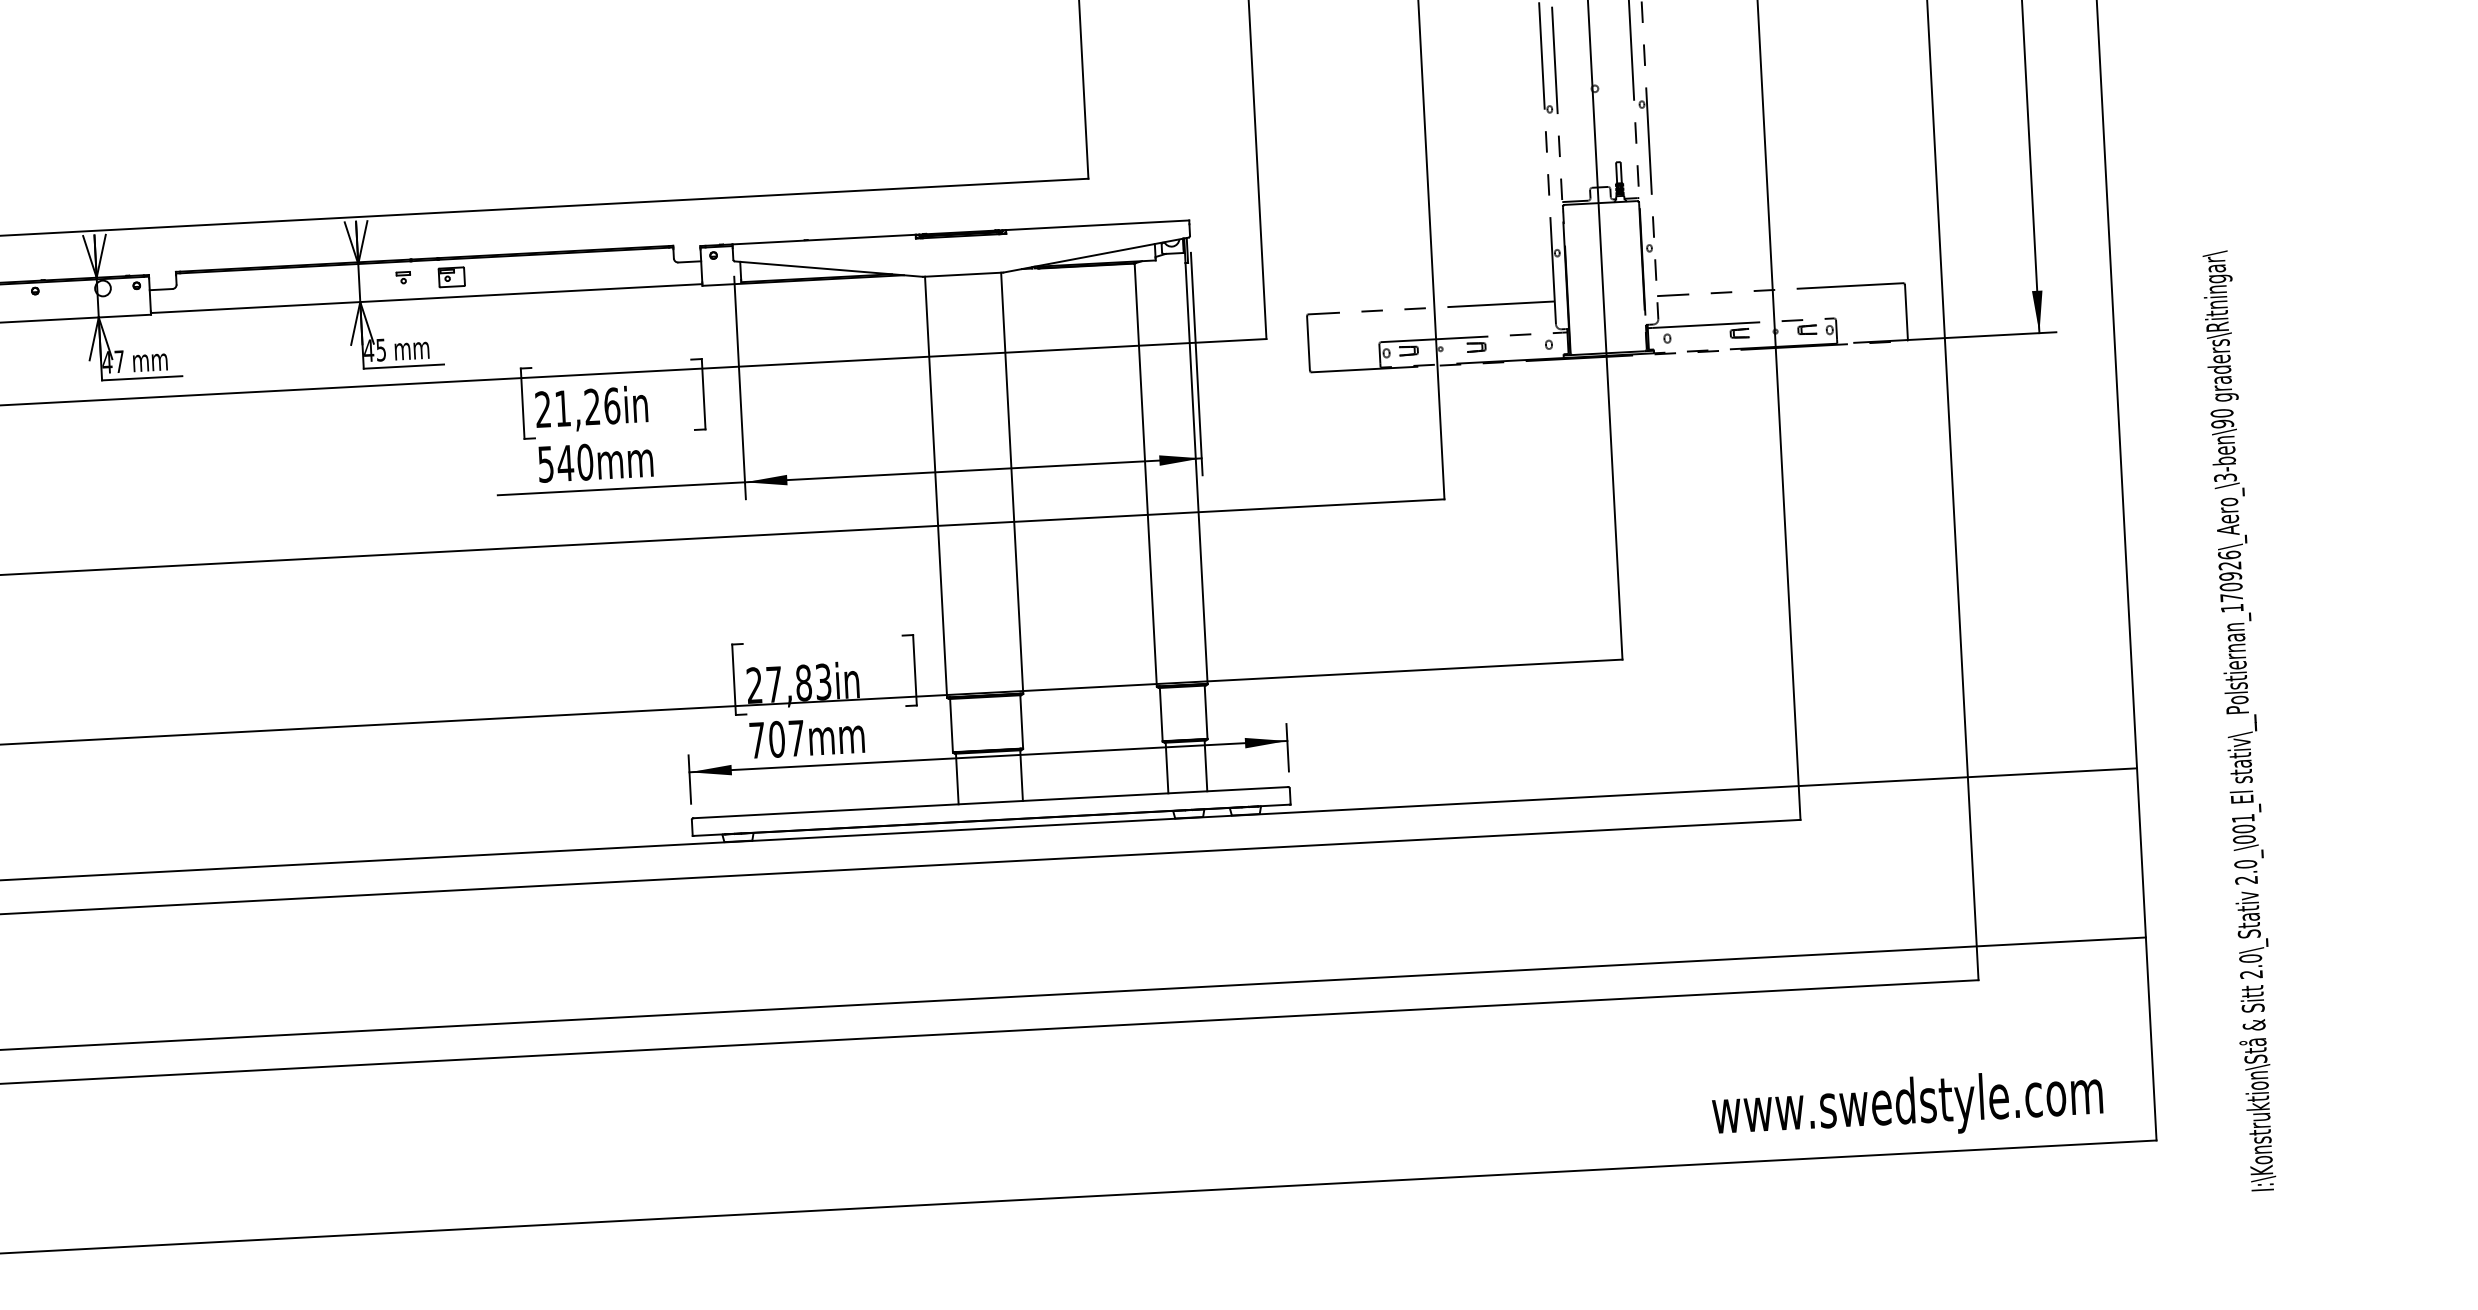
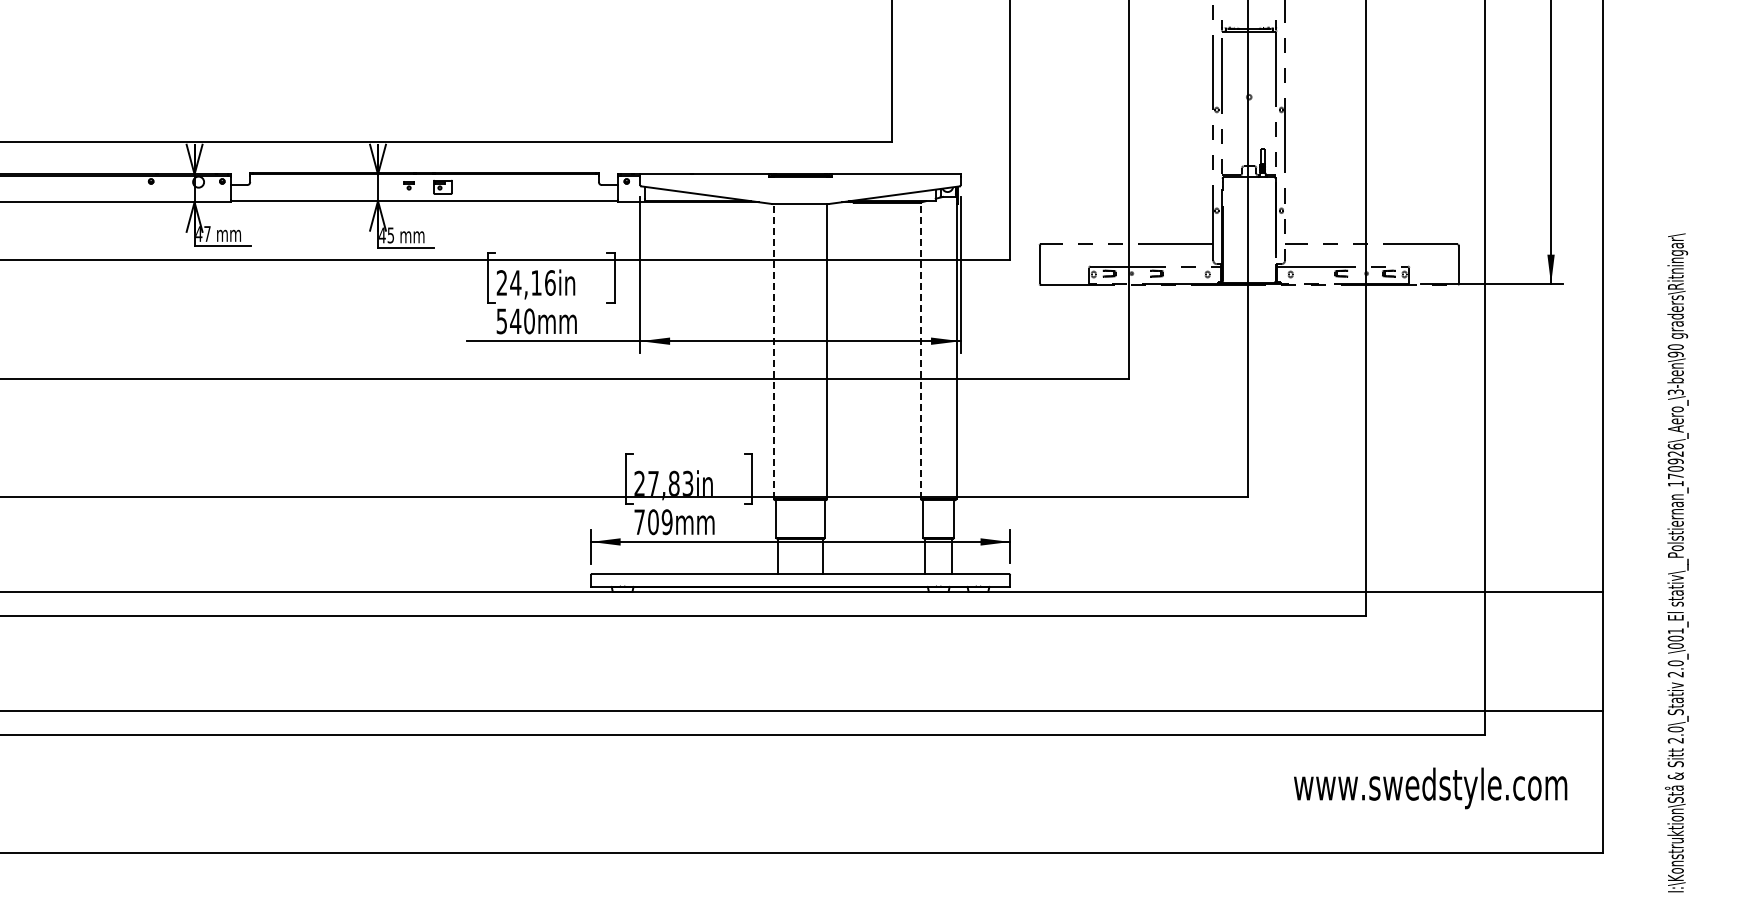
text: (576, 407) -> (525, 282), 21,26in -> 24,16in
line: (1145, 474) -> (920, 350), solid -> dashed
line: (935, 487) -> (773, 351), solid -> dashed
text: (795, 738) -> (666, 522), 707mm -> 709mm
text: (1907, 1106) -> (1430, 788), moved

